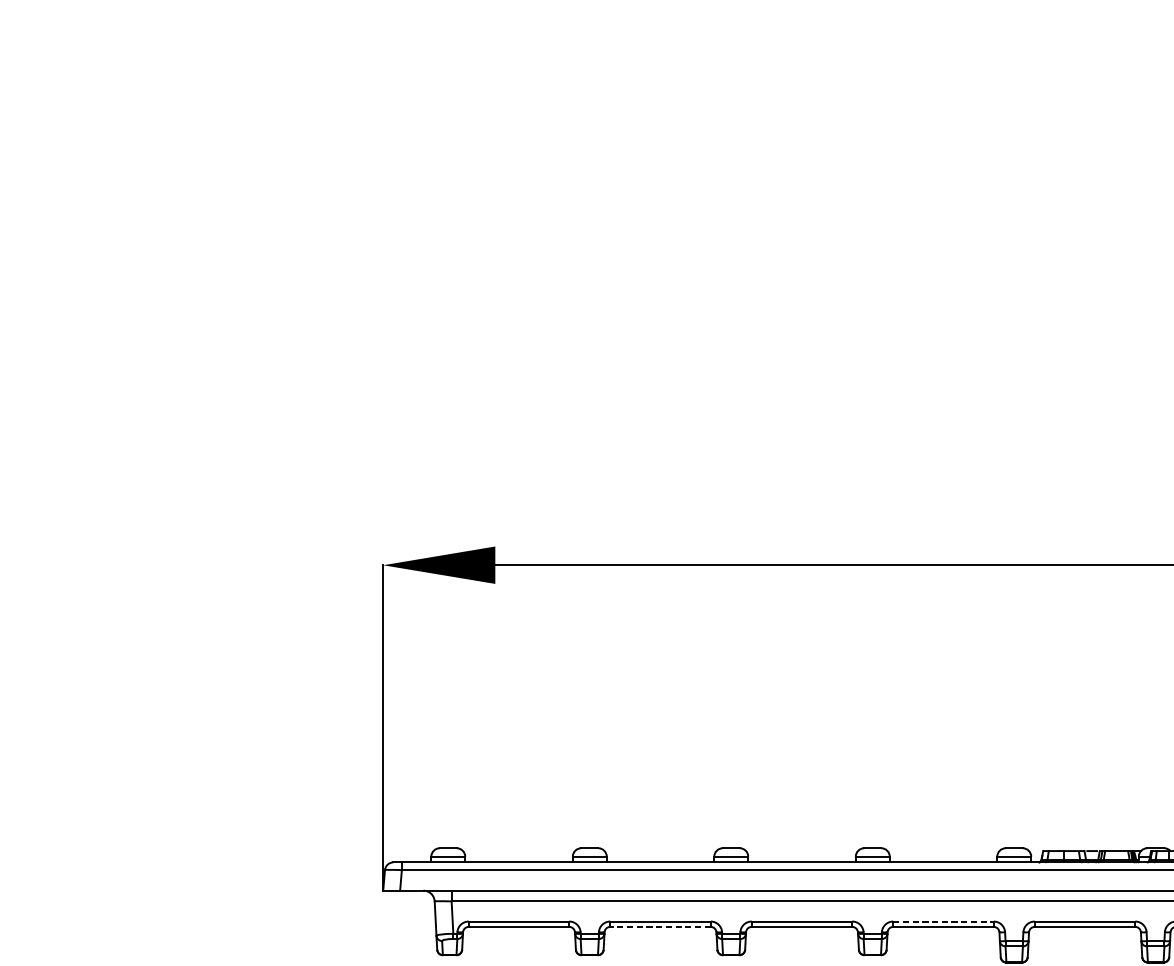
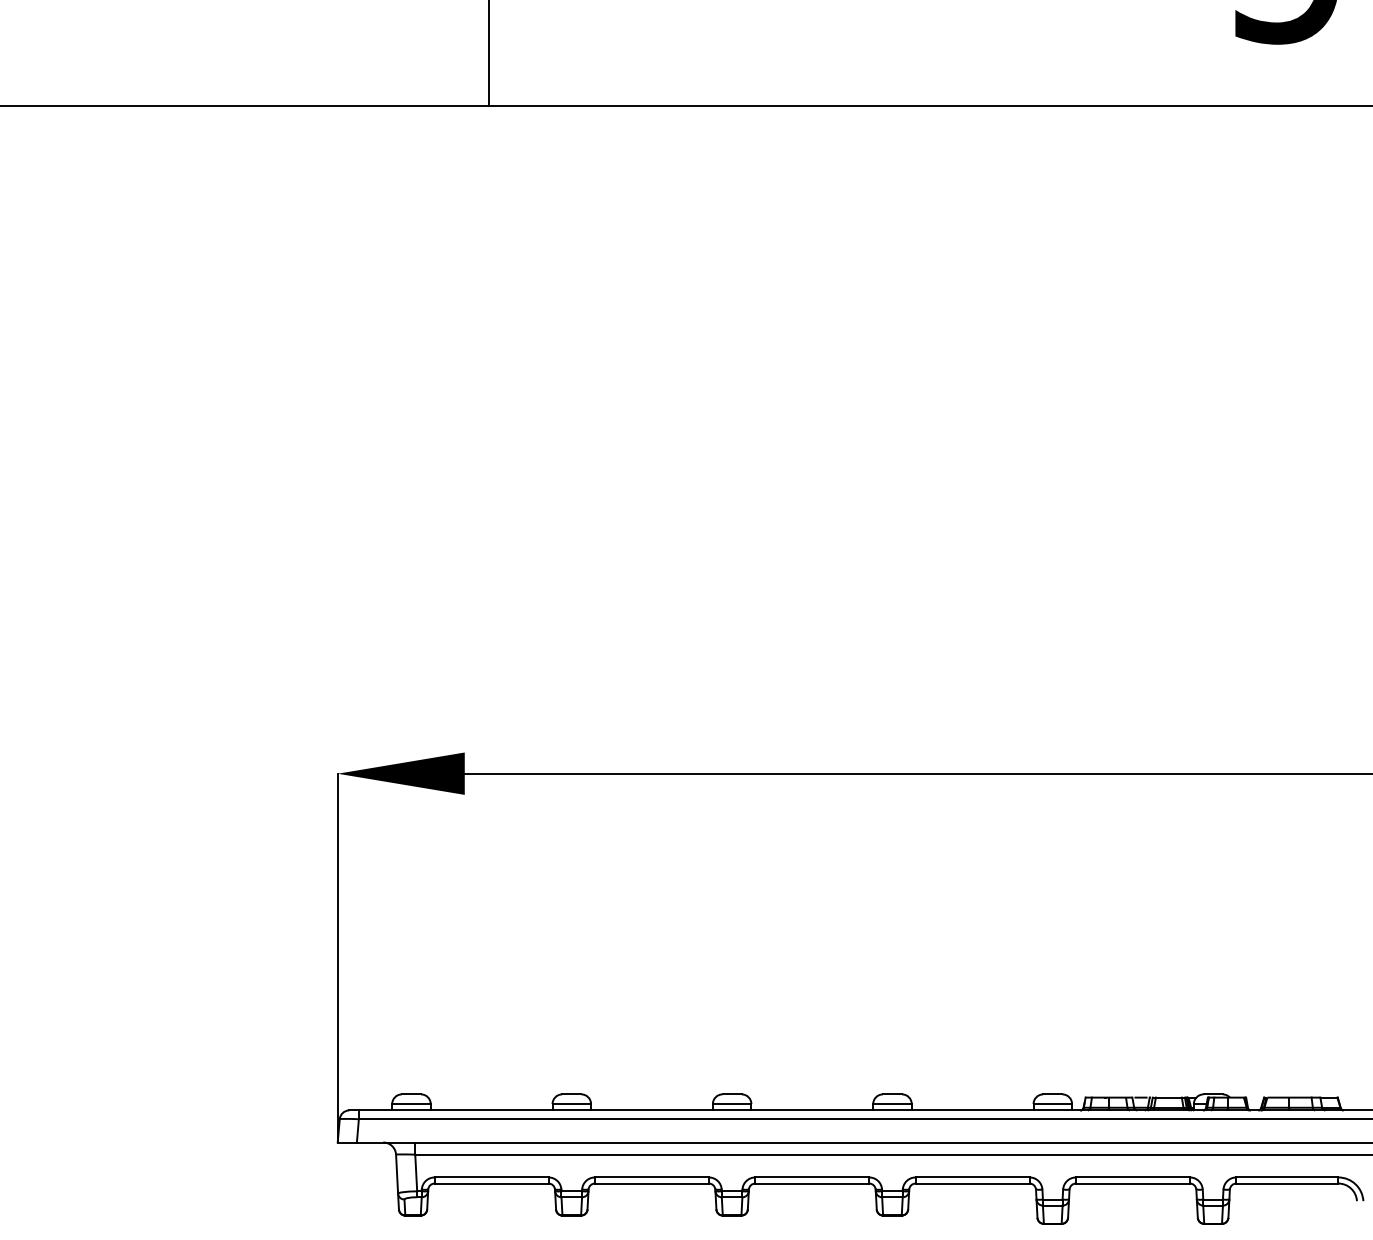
line: (943, 921) -> (972, 1177), dashed -> solid
line: (660, 926) -> (651, 1183), dashed -> solid

